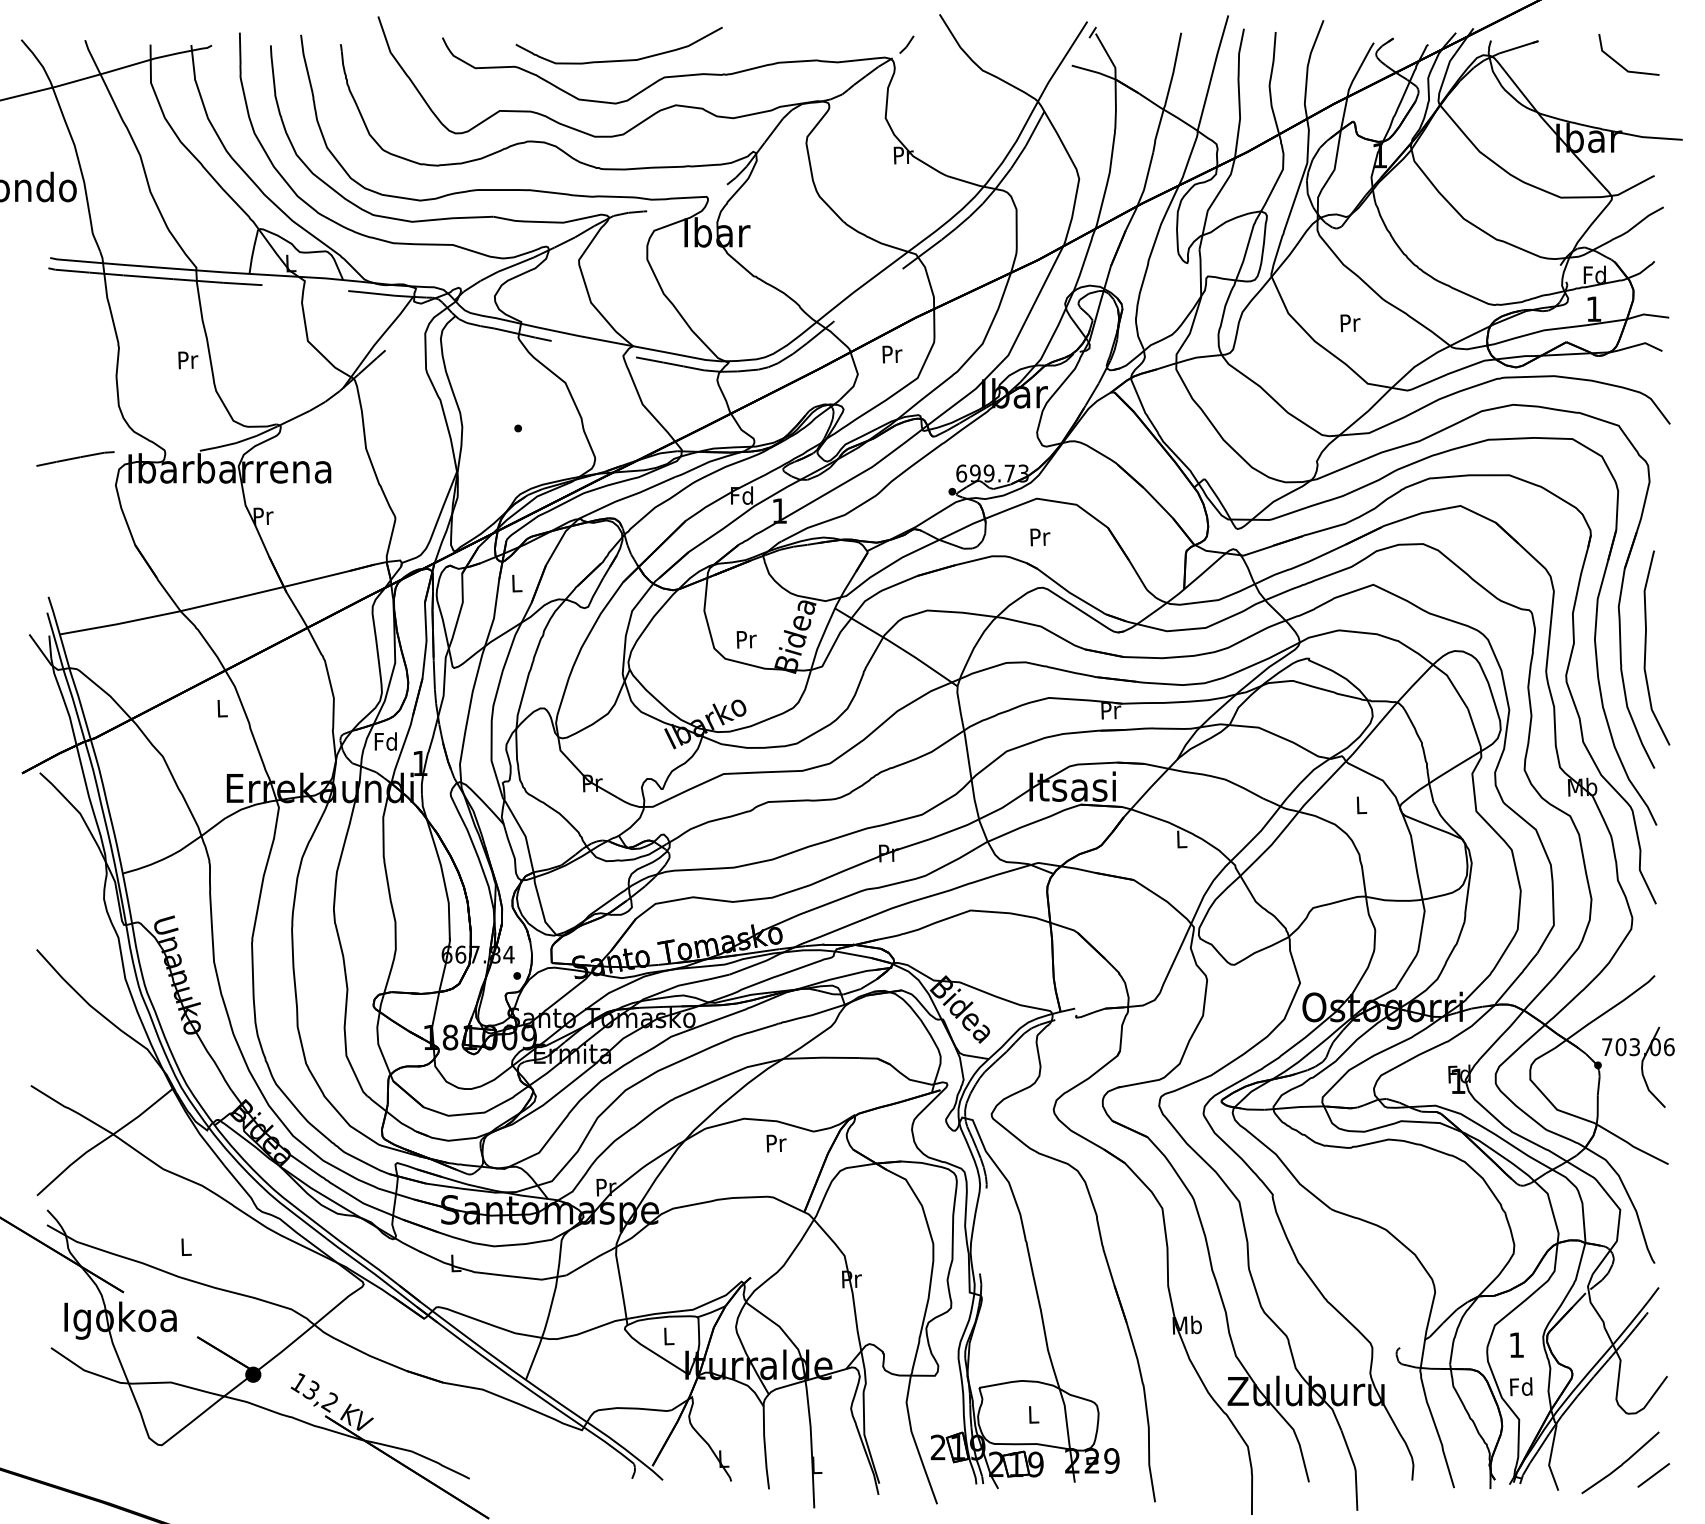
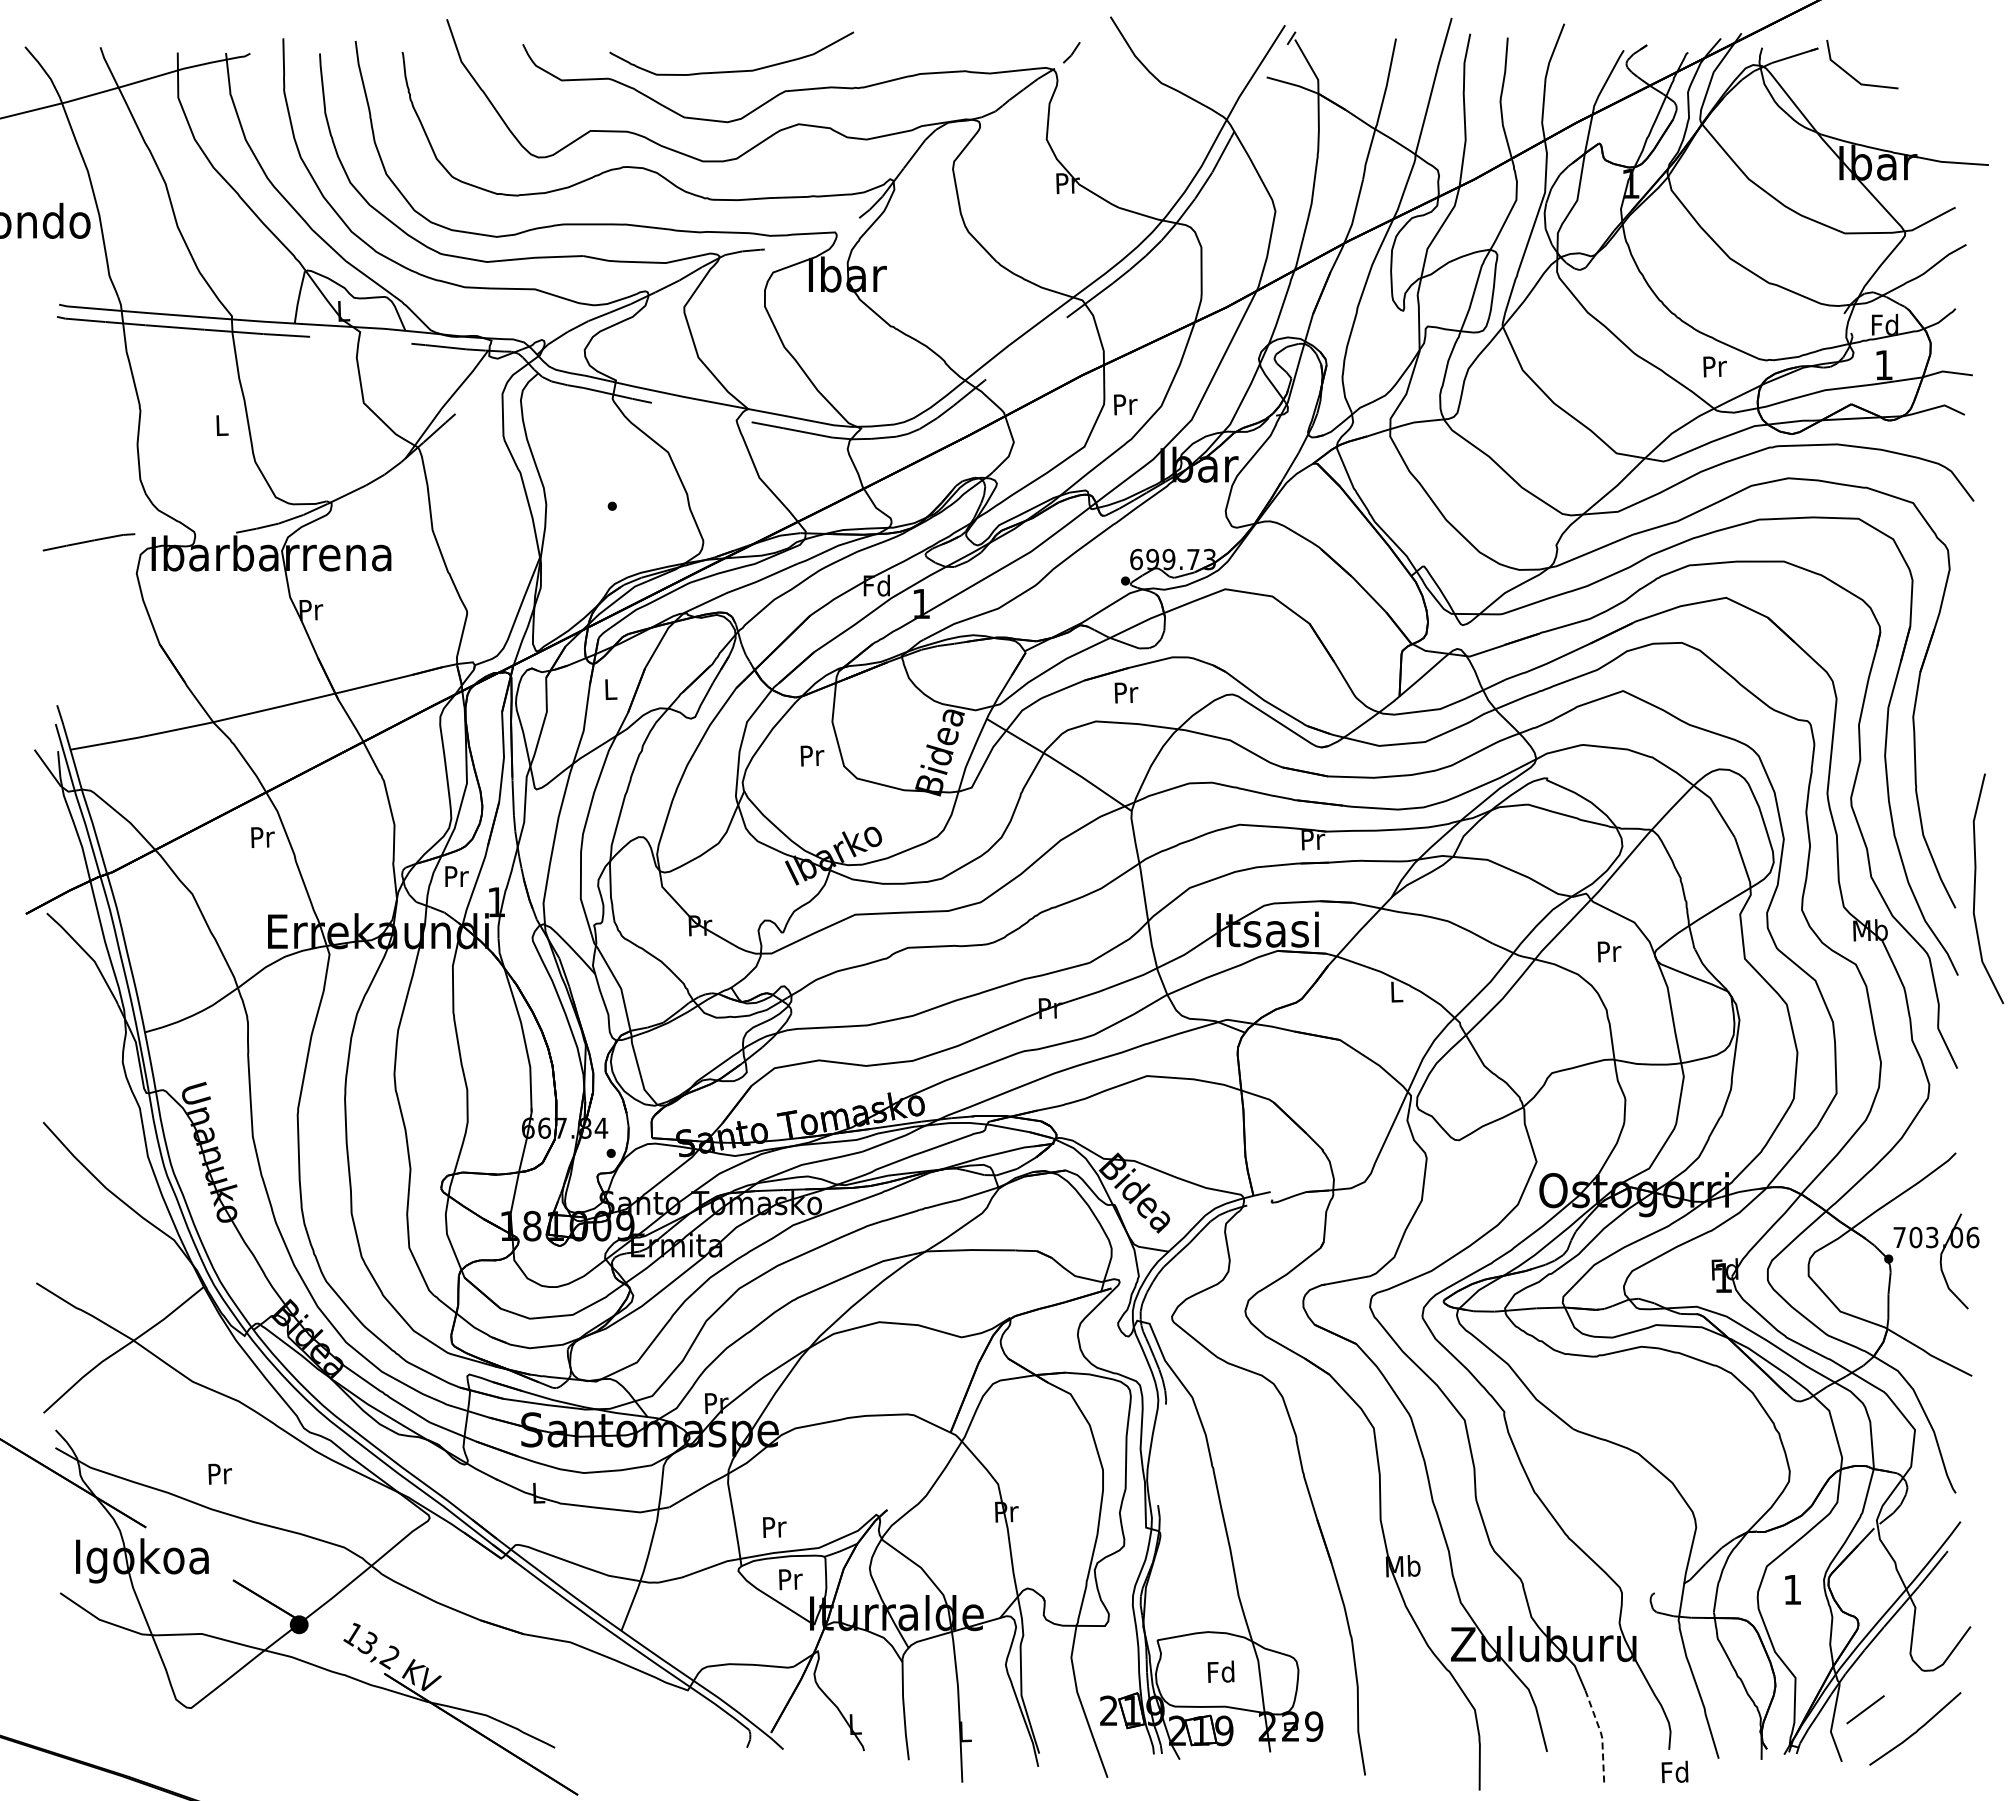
line: (1621, 64) -> (1853, 76), moved
text: (1349, 322) -> (1714, 366), moved
text: (892, 354) -> (1125, 404), moved
text: (188, 360) -> (222, 425), Pr -> L
text: (1040, 536) -> (1126, 692), moved
text: (746, 639) -> (812, 755), moved
curve: (1646, 647) -> (1975, 888), moved
text: (222, 708) -> (262, 837), L -> Pr
text: (385, 741) -> (455, 876), Fd -> Pr
text: (1361, 805) -> (1609, 951), L -> Pr
text: (776, 1143) -> (774, 1527), moved
text: (185, 1246) -> (219, 1473), L -> Pr
text: (668, 1336) -> (790, 1579), L -> Pr
text: (1520, 1386) -> (1674, 1771), moved
text: (1032, 1414) -> (1220, 1671), L -> Fd
line: (1355, 1469) -> (1601, 1736), solid -> dashed
line: (1653, 1475) -> (1865, 1709), moved

